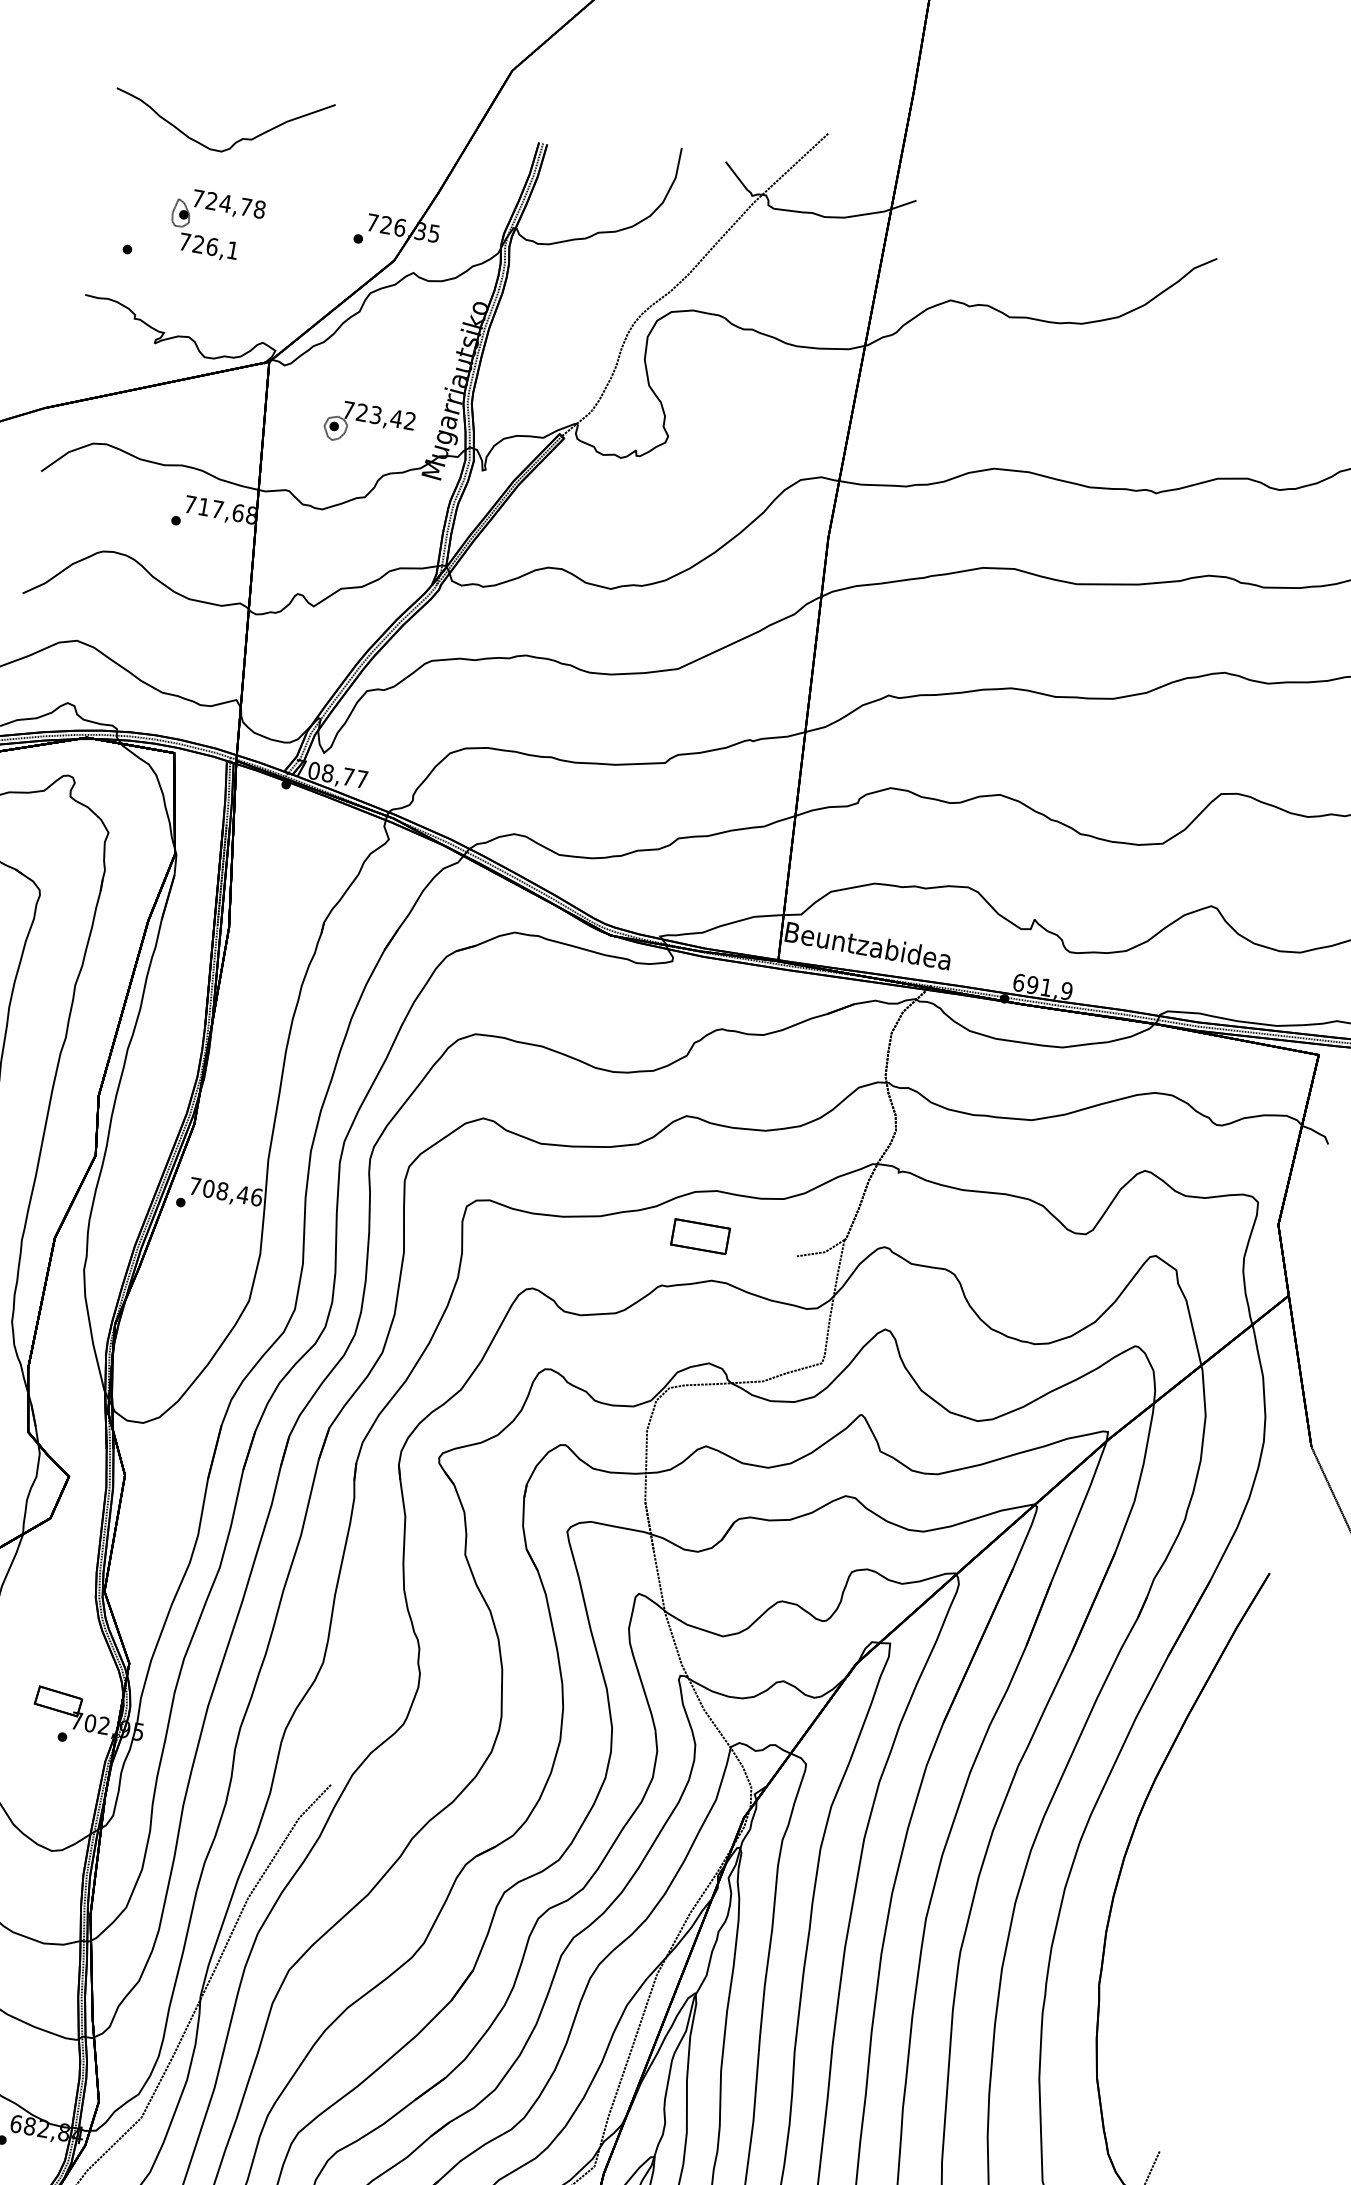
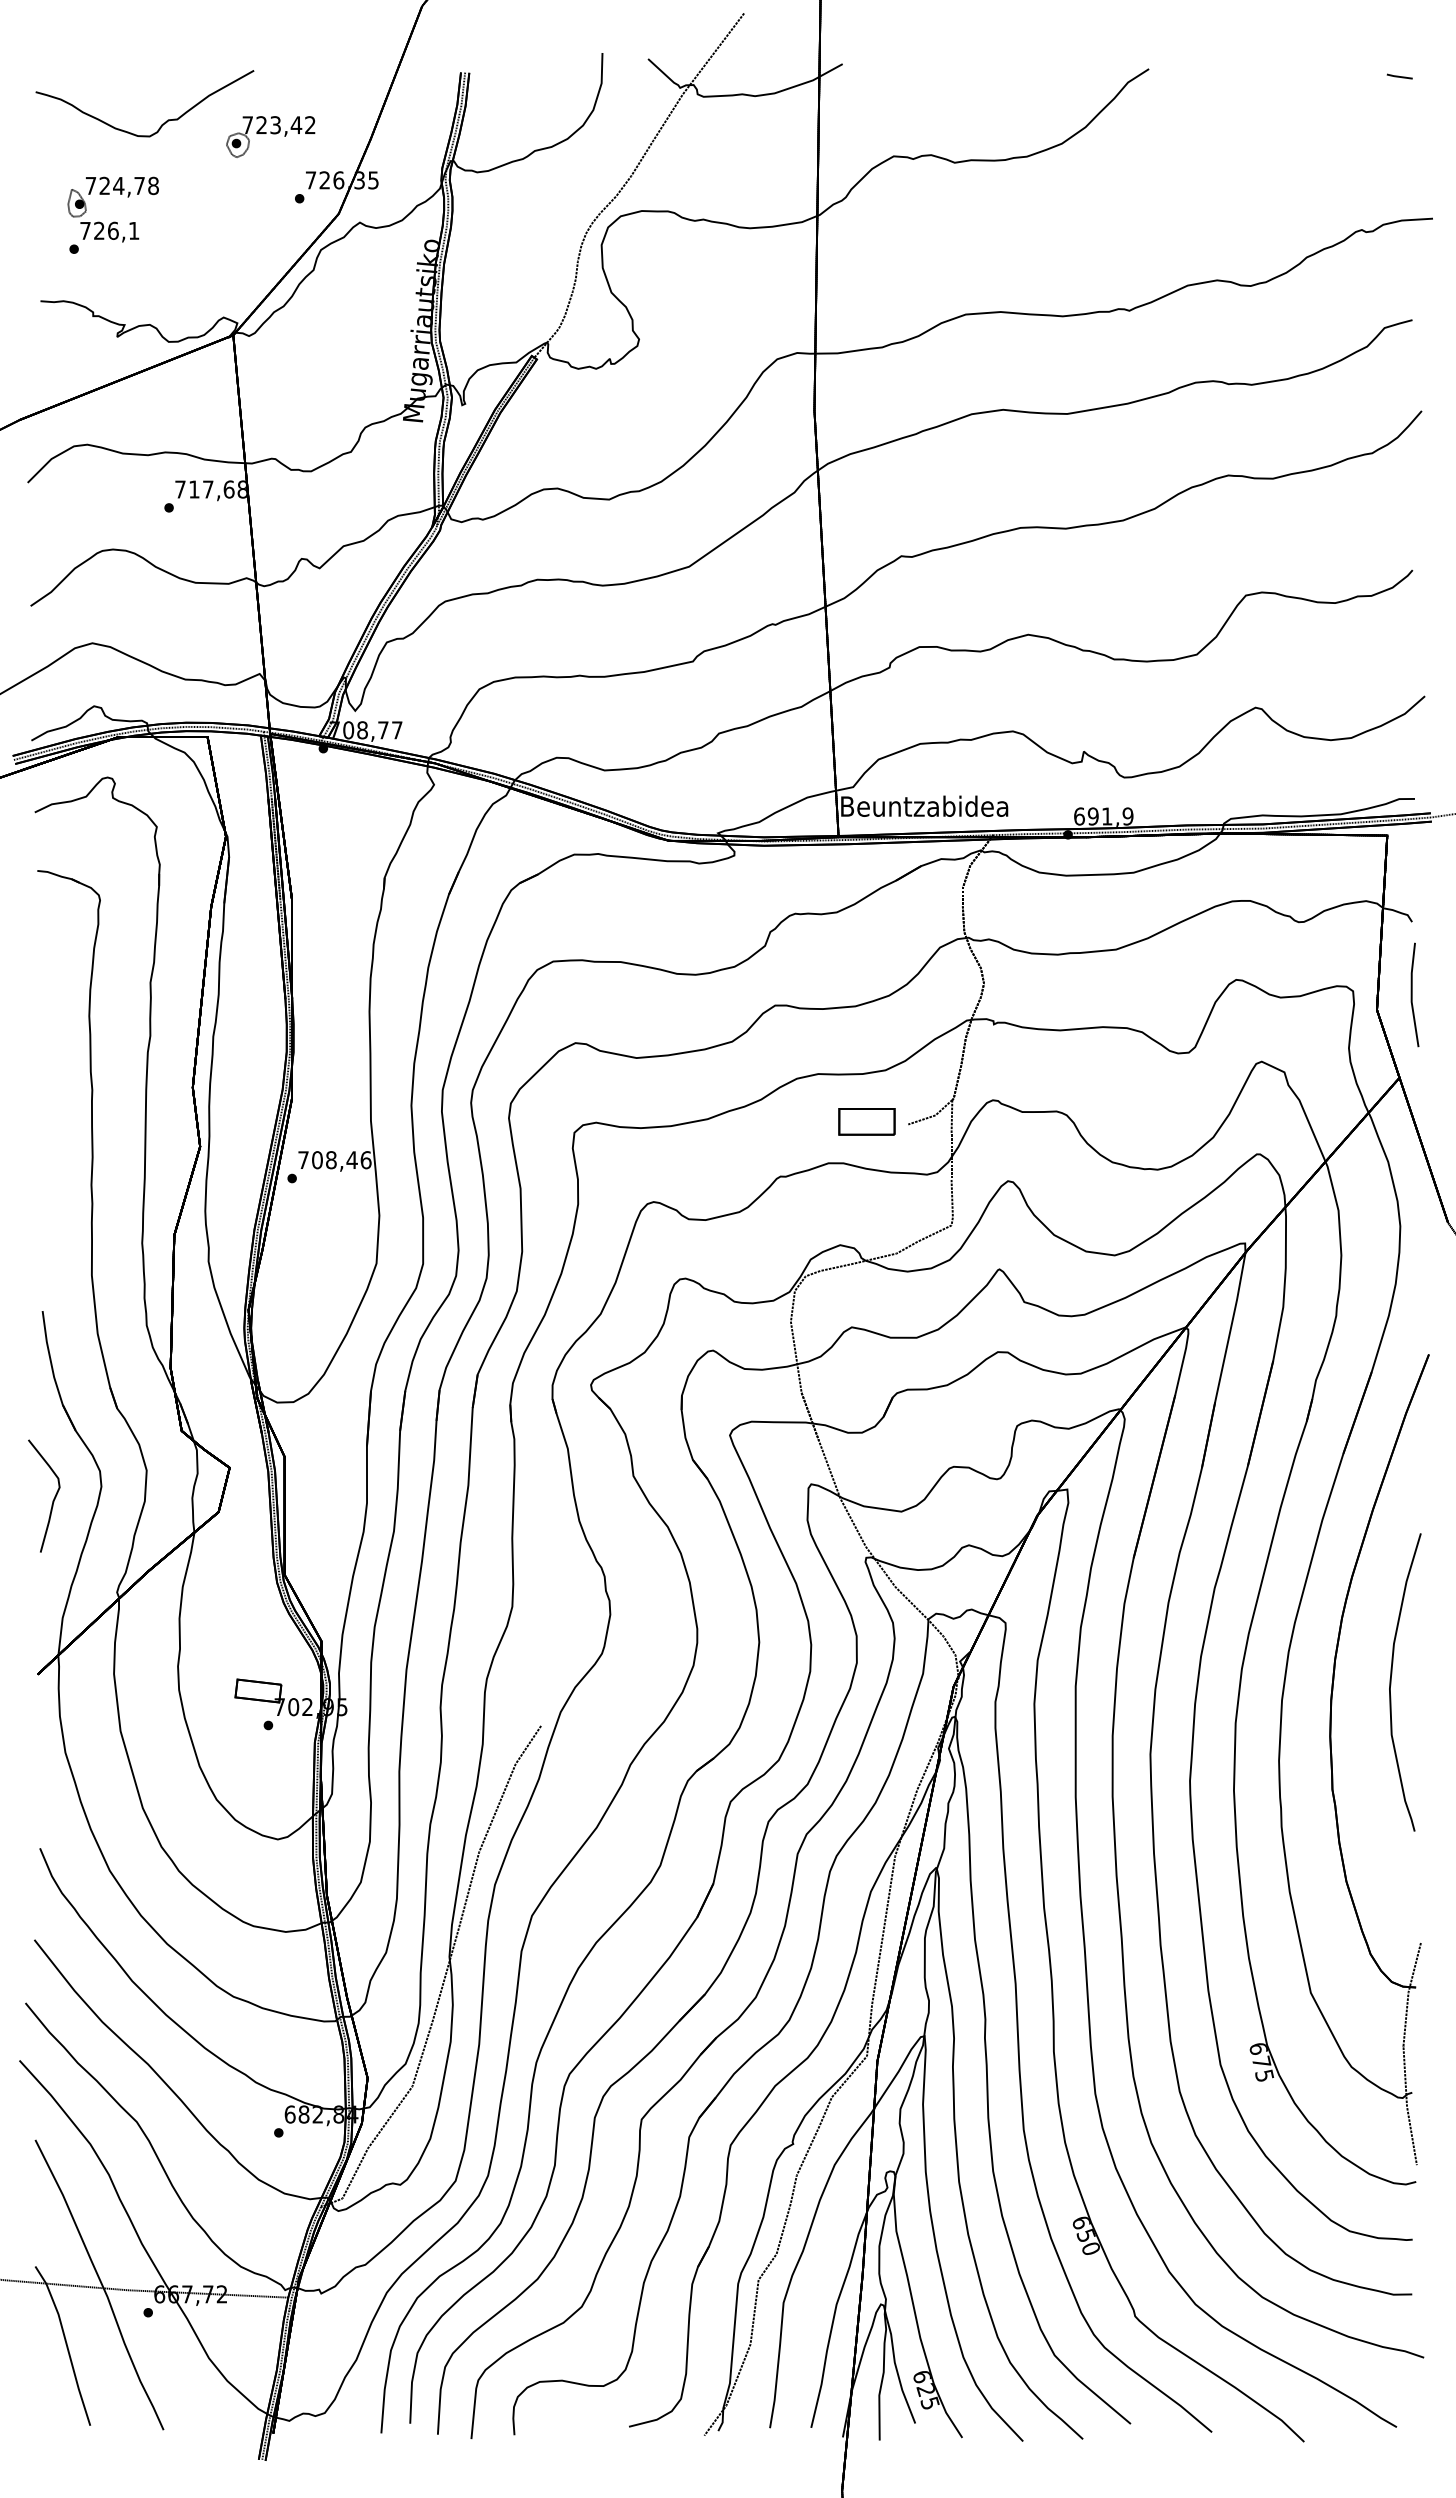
part: (214, 237) -> (113, 221), moved
part: (368, 425) -> (270, 136), moved
line: (1316, 1215) -> (1412, 994), added
part: (700, 1236) -> (866, 1121), moved
curve: (1175, 1889) -> (1391, 1682), added

